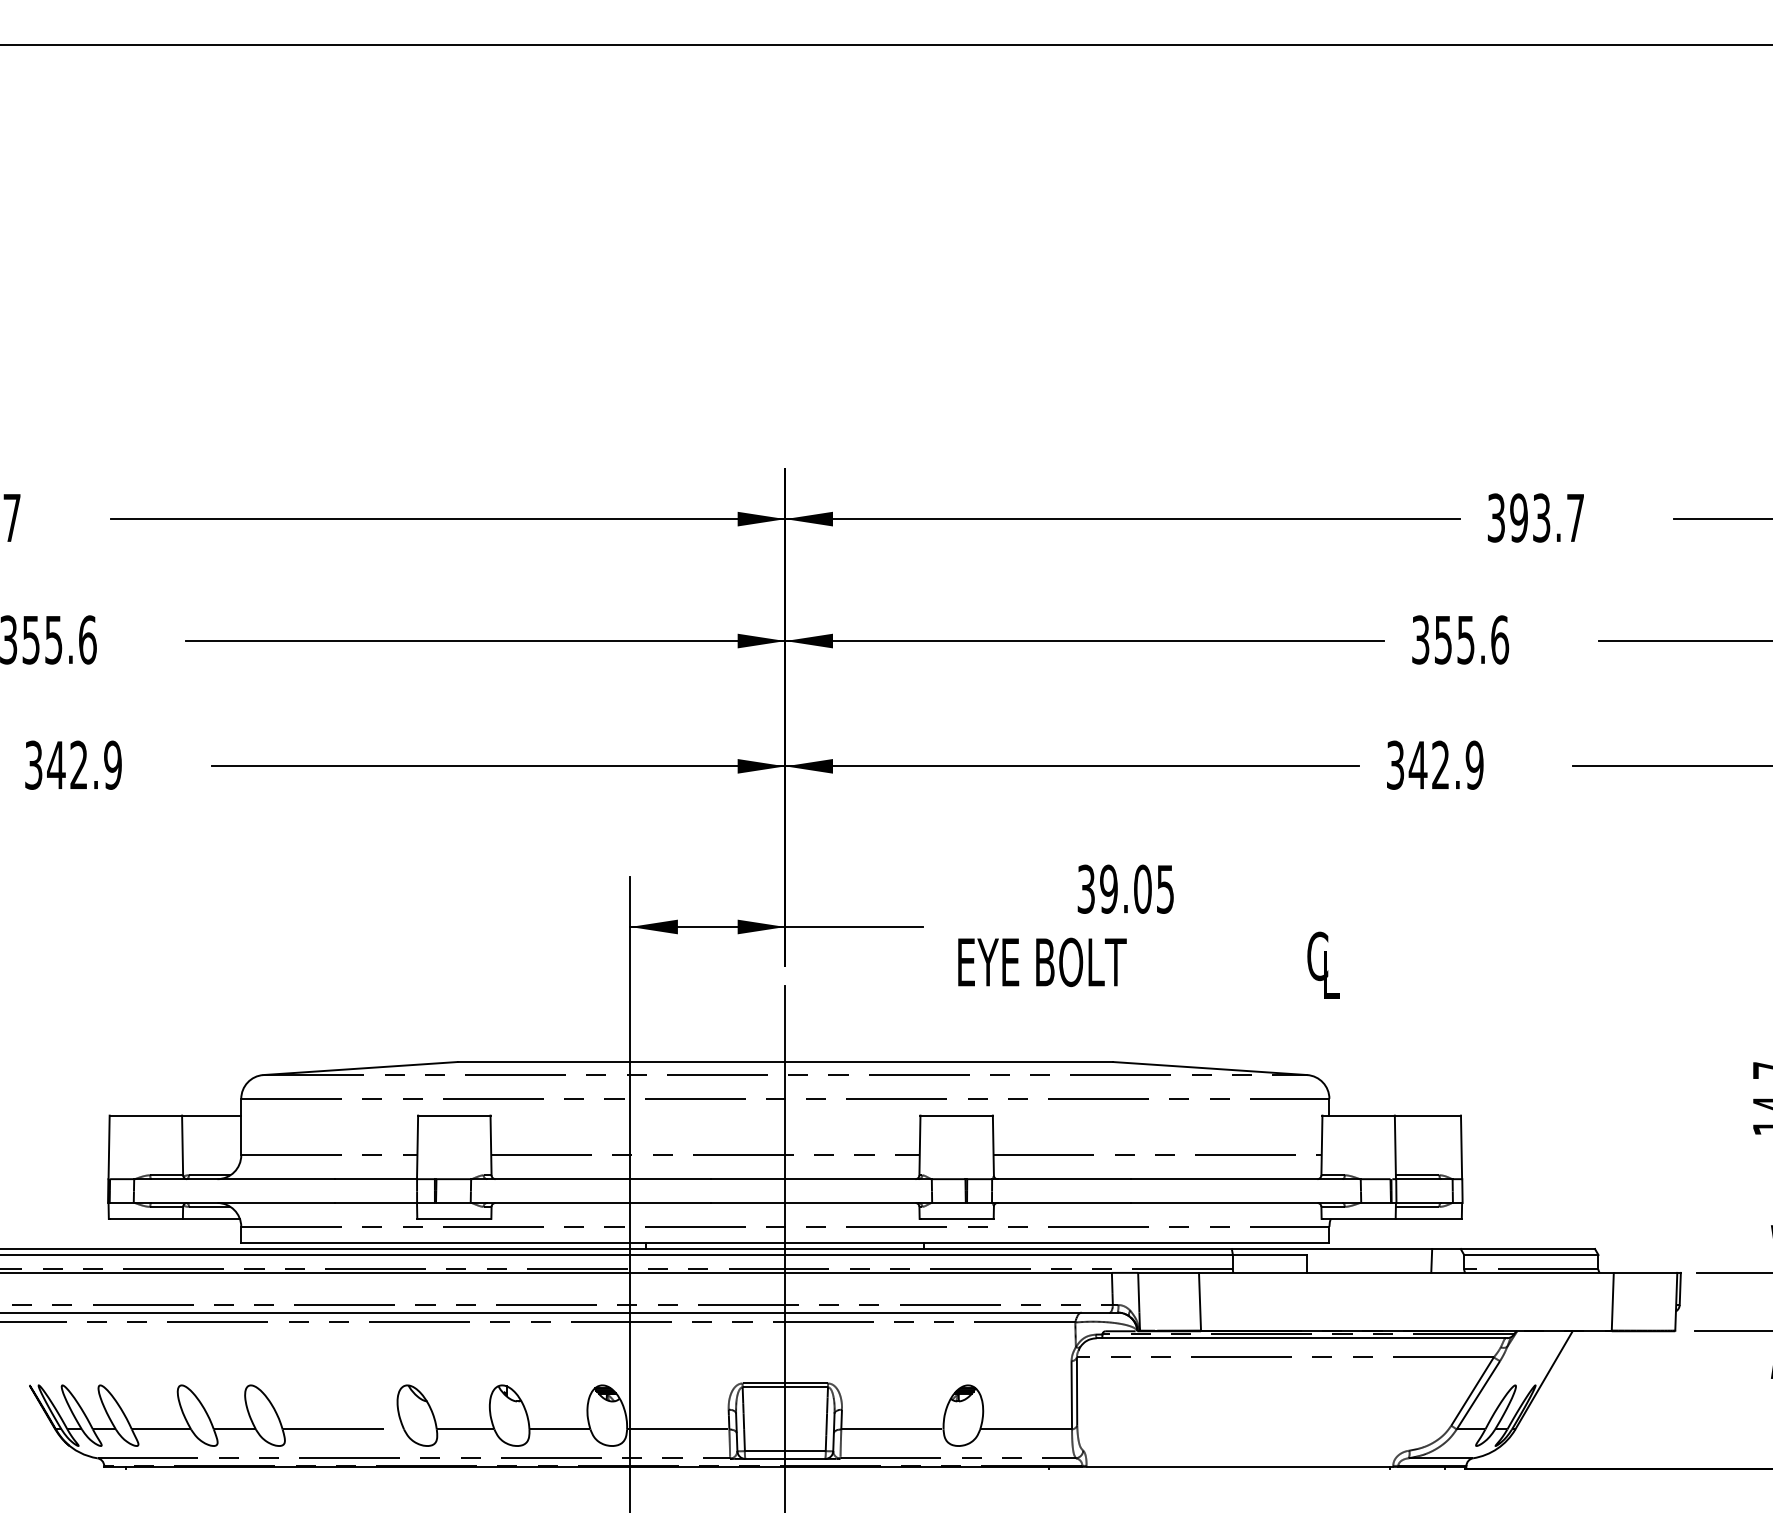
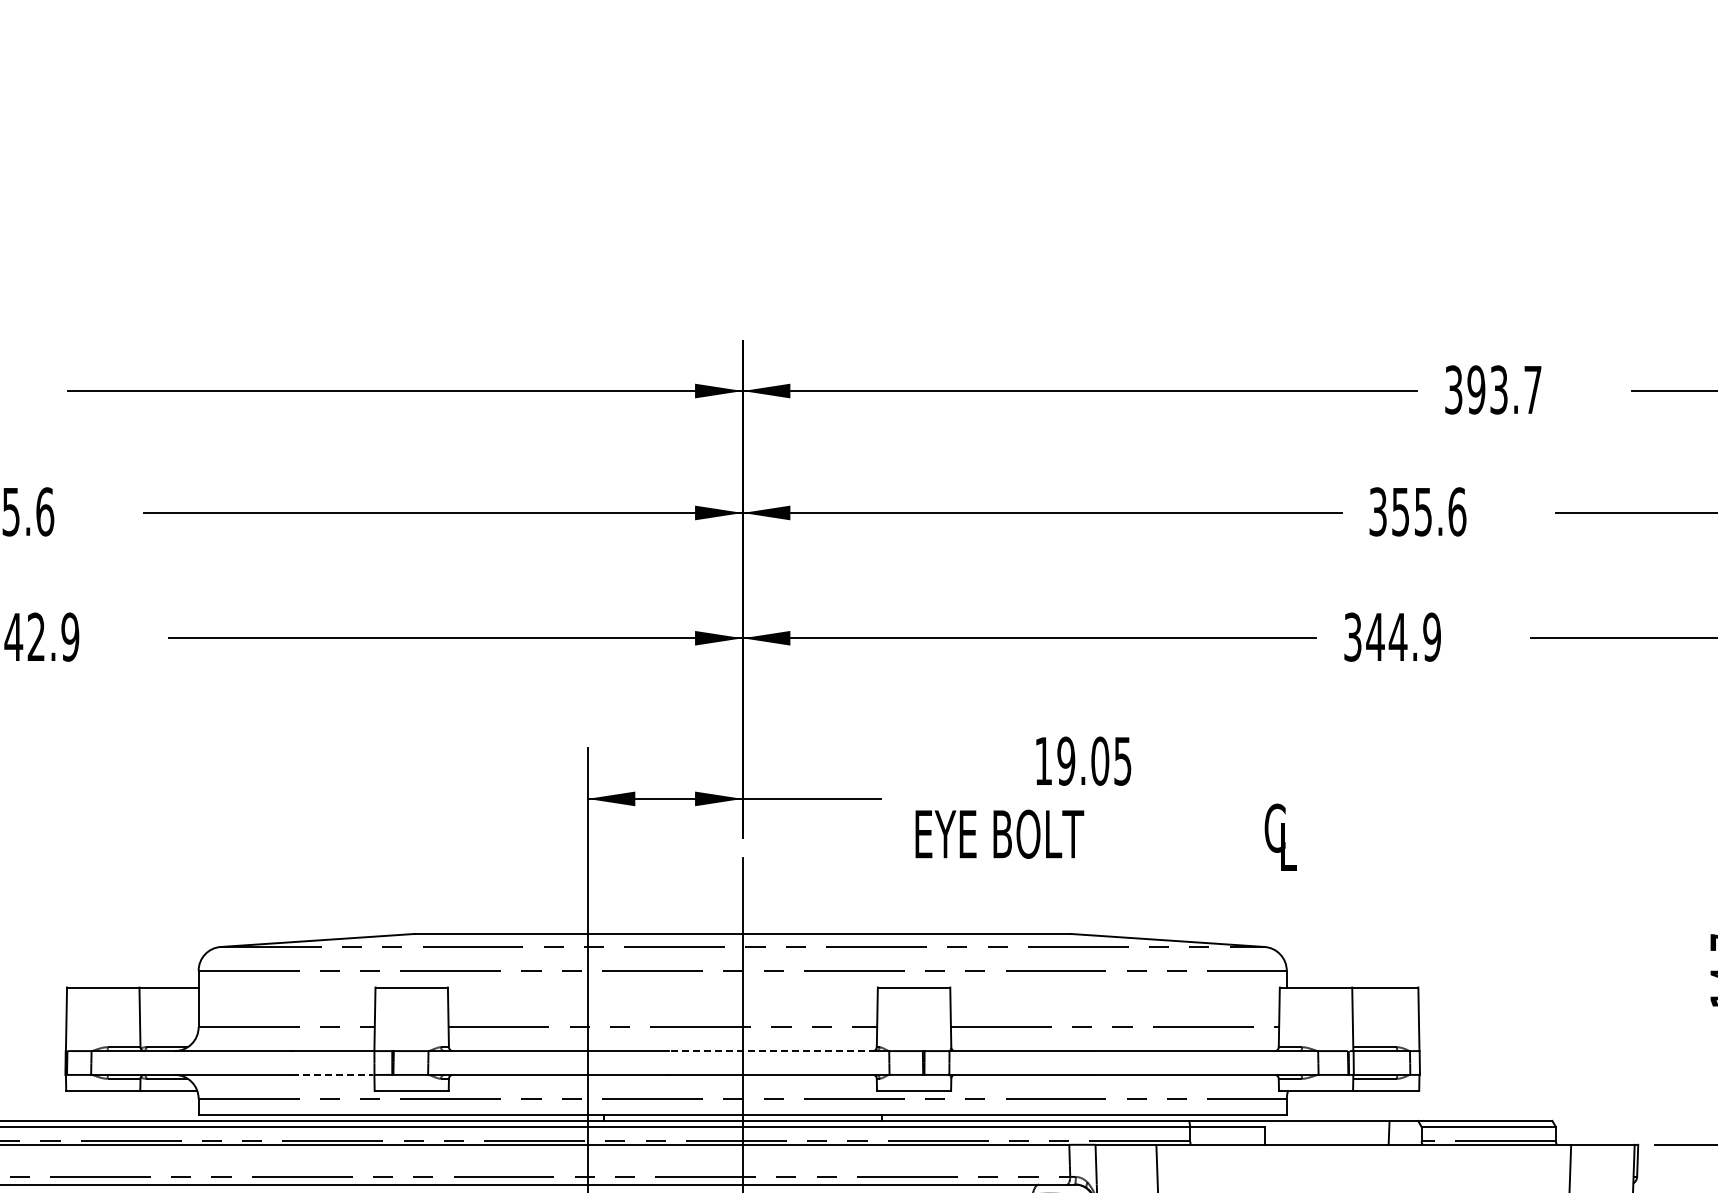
text: (1440, 764) -> (1397, 636), 342.9 -> 344.9
text: (1085, 888) -> (1042, 760), 39.05 -> 19.05
line: (814, 1179) -> (771, 1051), solid -> dashed
line: (375, 1202) -> (332, 1074), solid -> dashed

